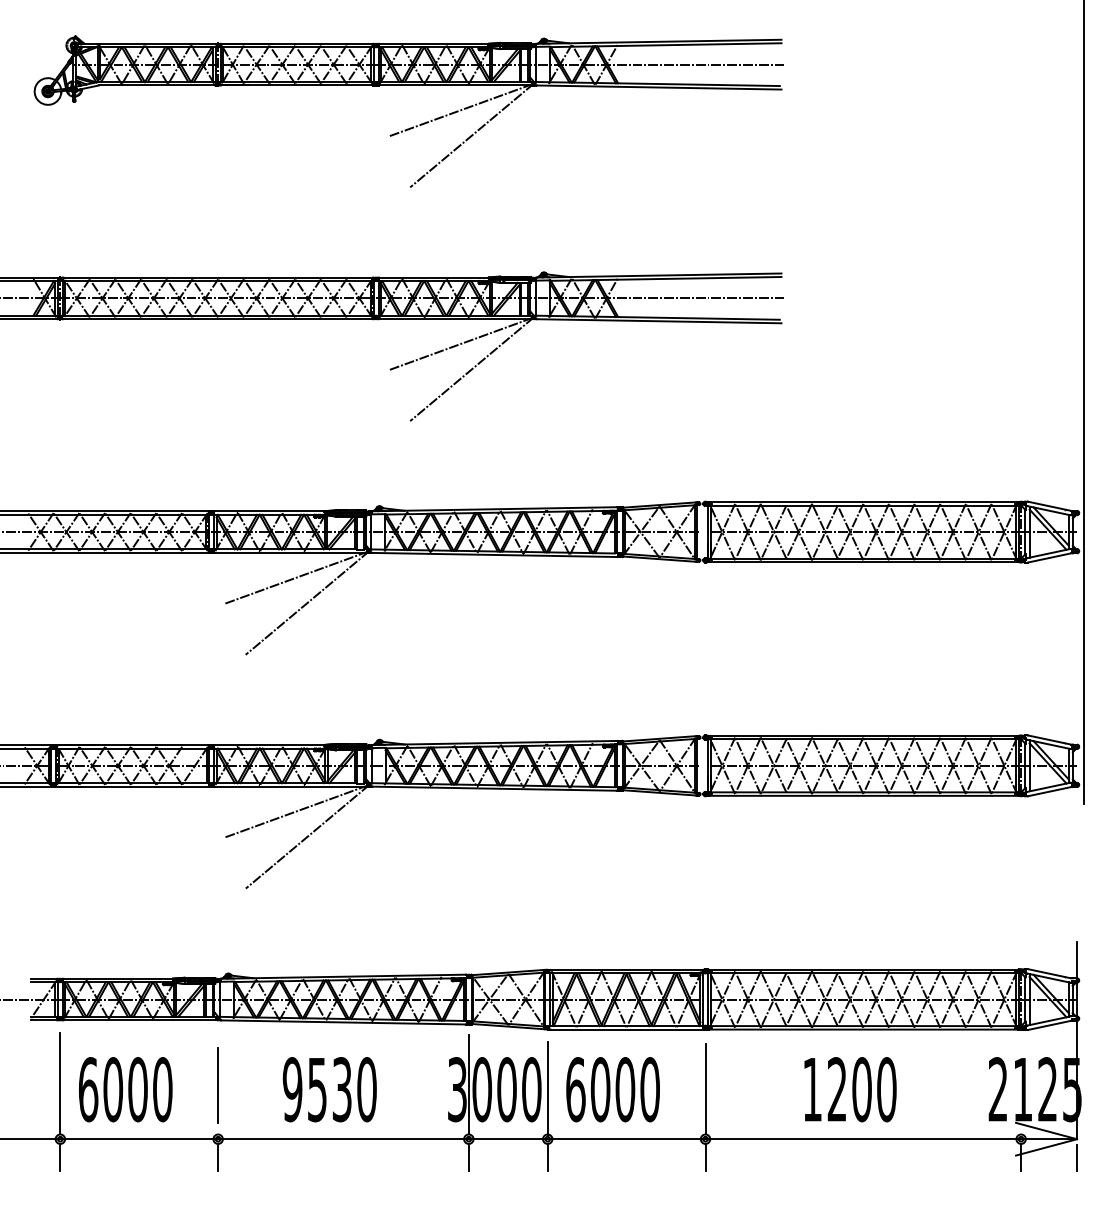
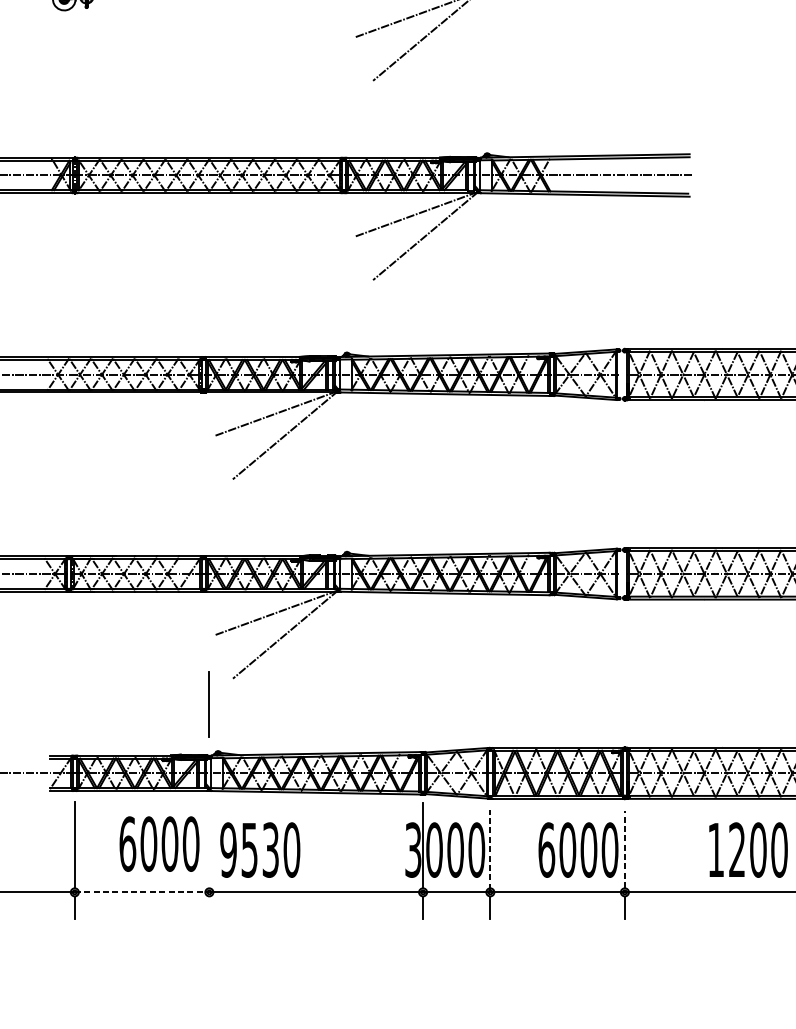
line: (217, 1085) -> (208, 704), moved
line: (705, 1088) -> (624, 849), solid -> dashed
text: (125, 1089) -> (159, 844), moved
text: (329, 1089) -> (259, 849), moved
line: (547, 1089) -> (490, 849), solid -> dashed
text: (612, 1089) -> (577, 849), moved
line: (139, 1139) -> (142, 892), solid -> dashed
line: (218, 1157) -> (209, 907), removed

